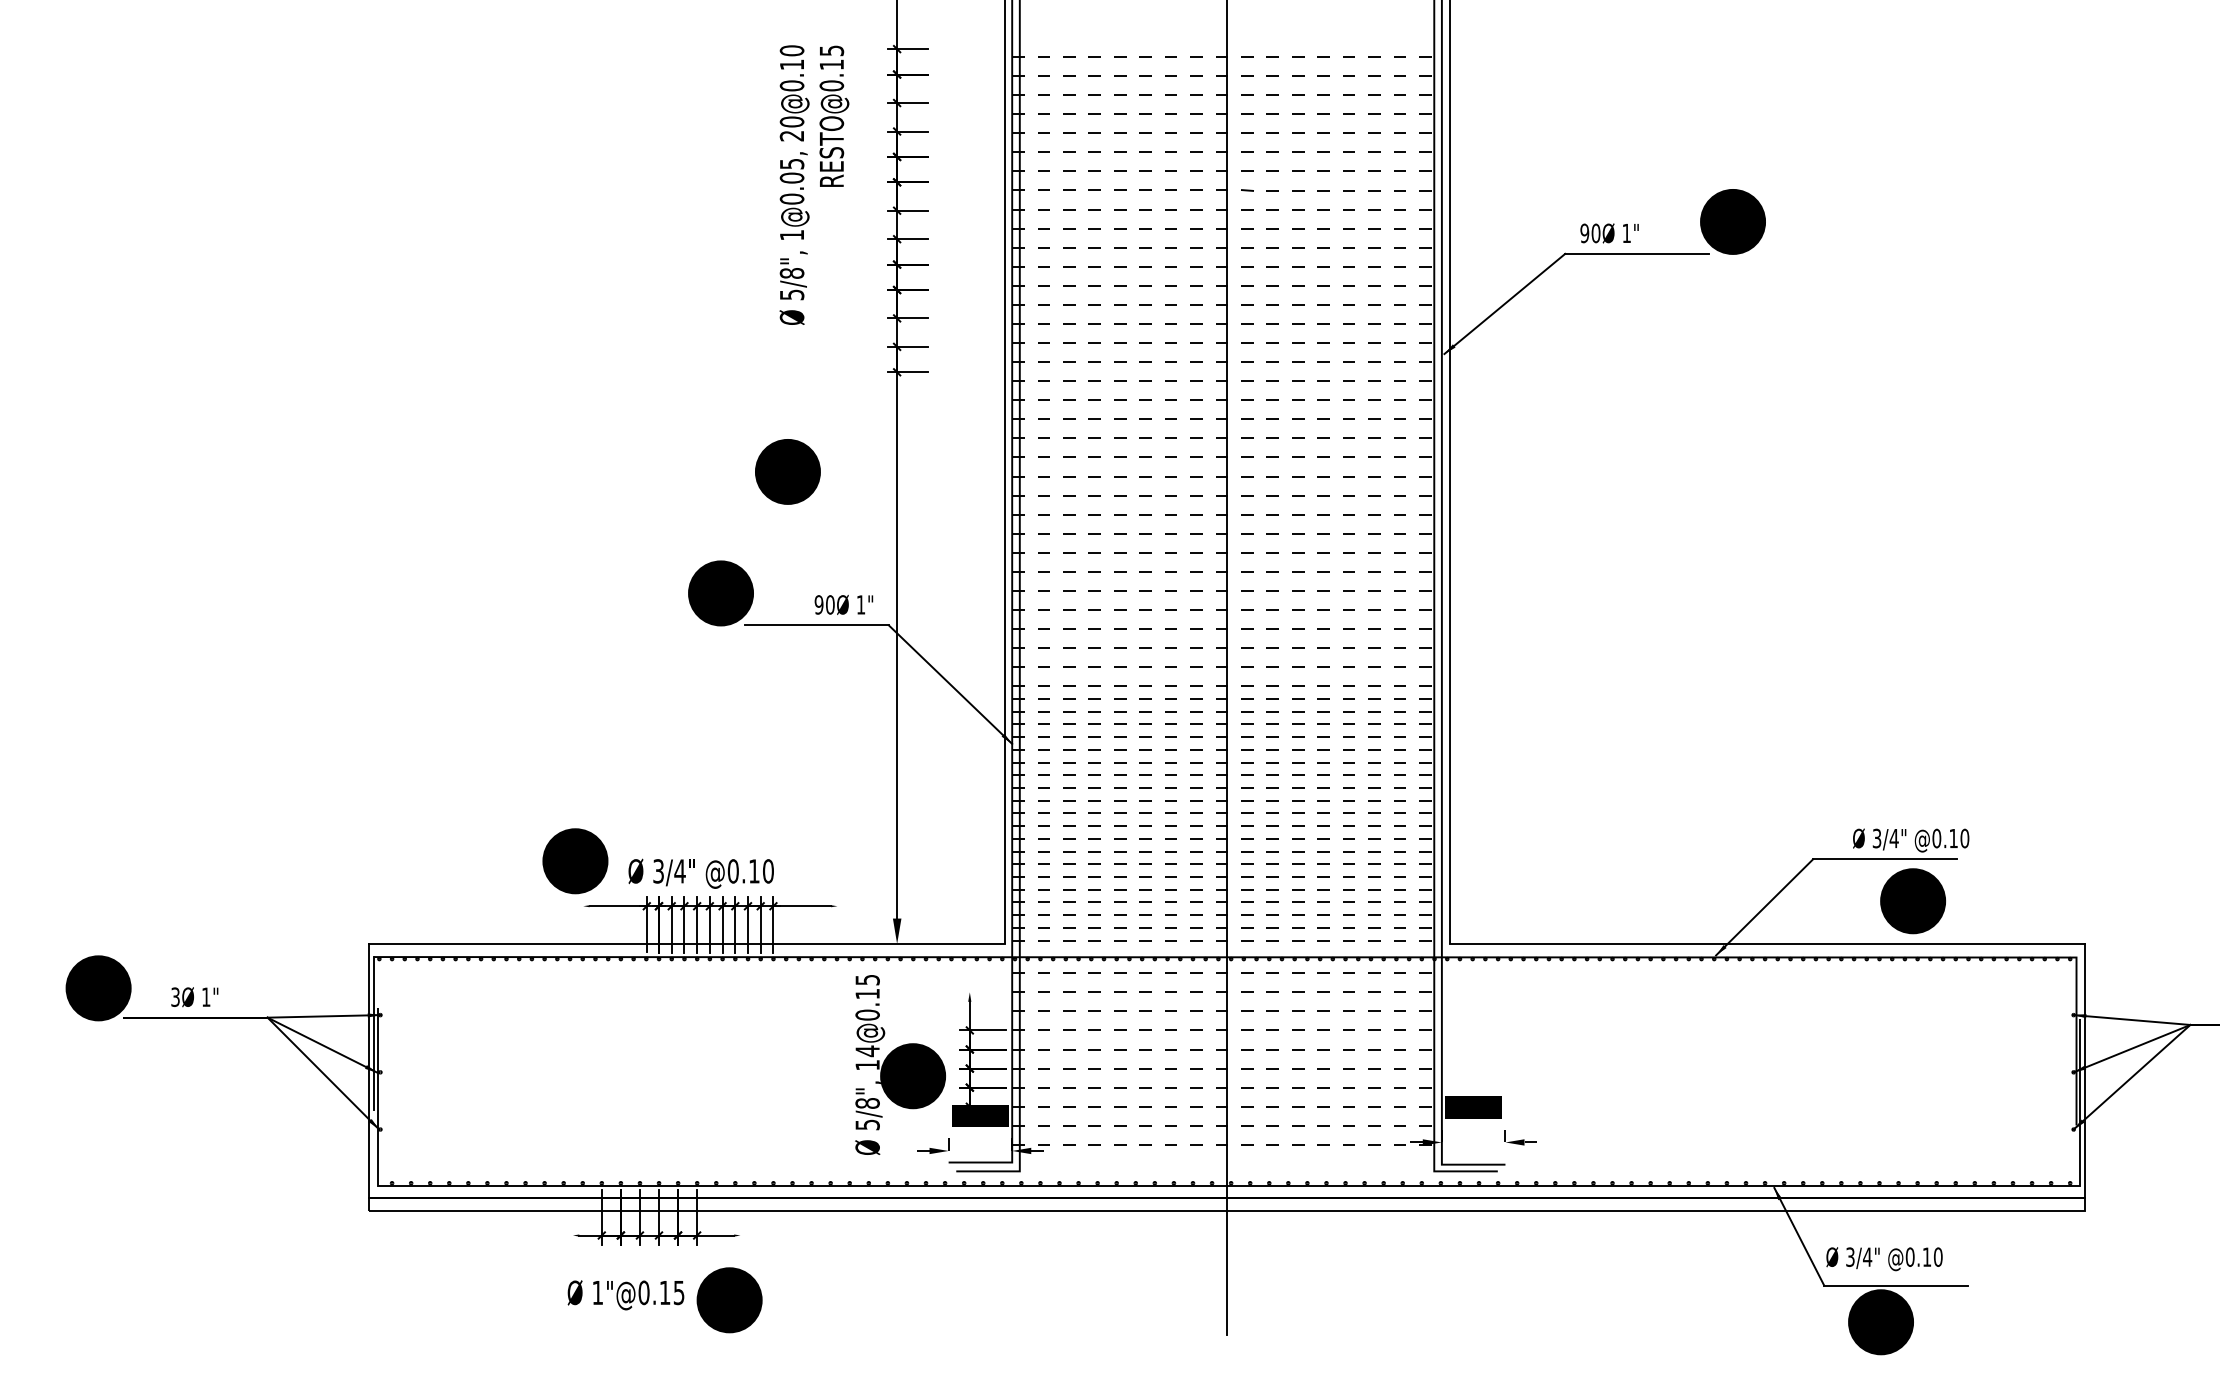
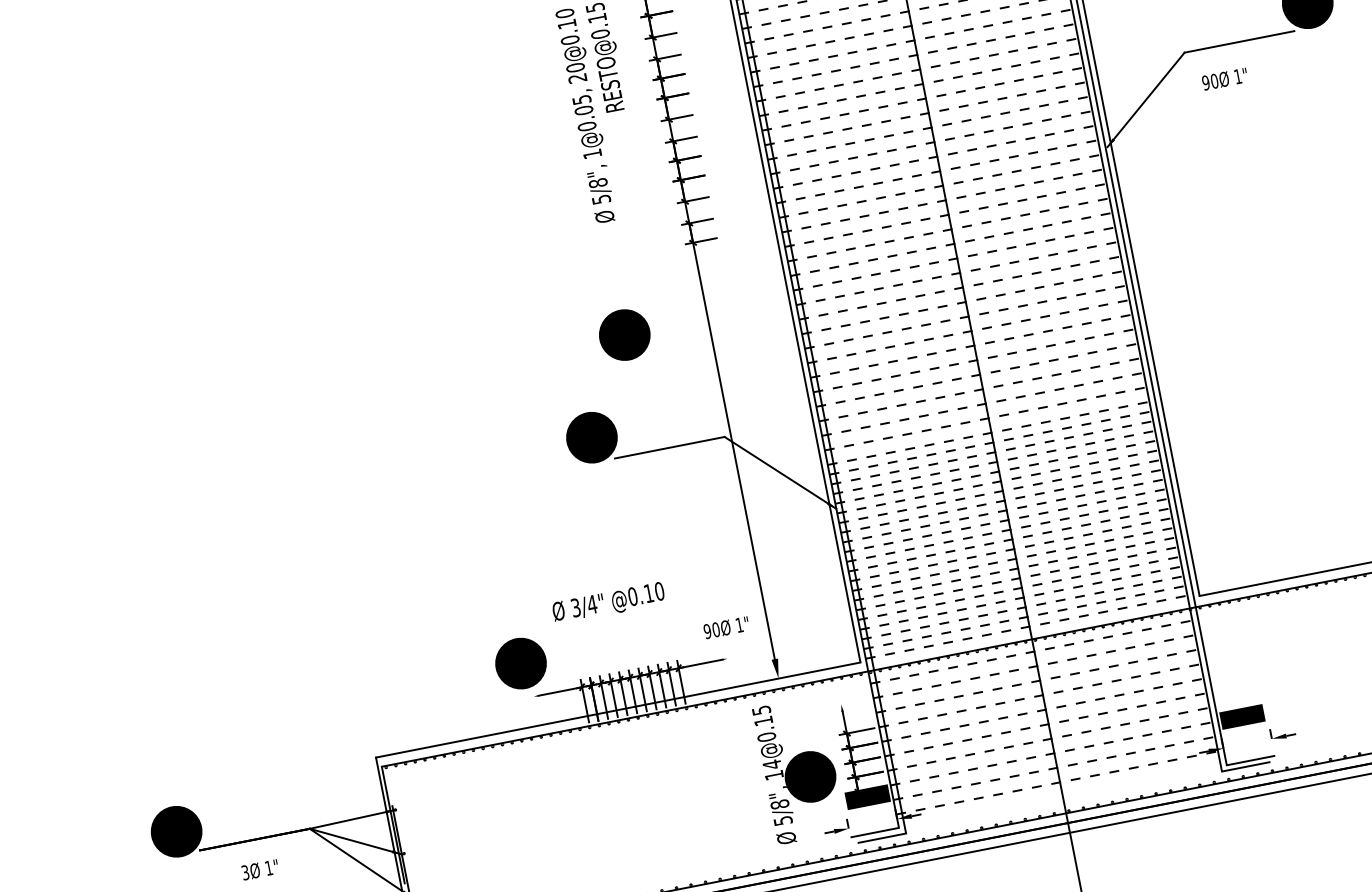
text: (1609, 233) -> (1224, 79), moved
text: (843, 604) -> (726, 627), moved
text: (700, 873) -> (608, 603), moved
text: (194, 997) -> (260, 870), moved

